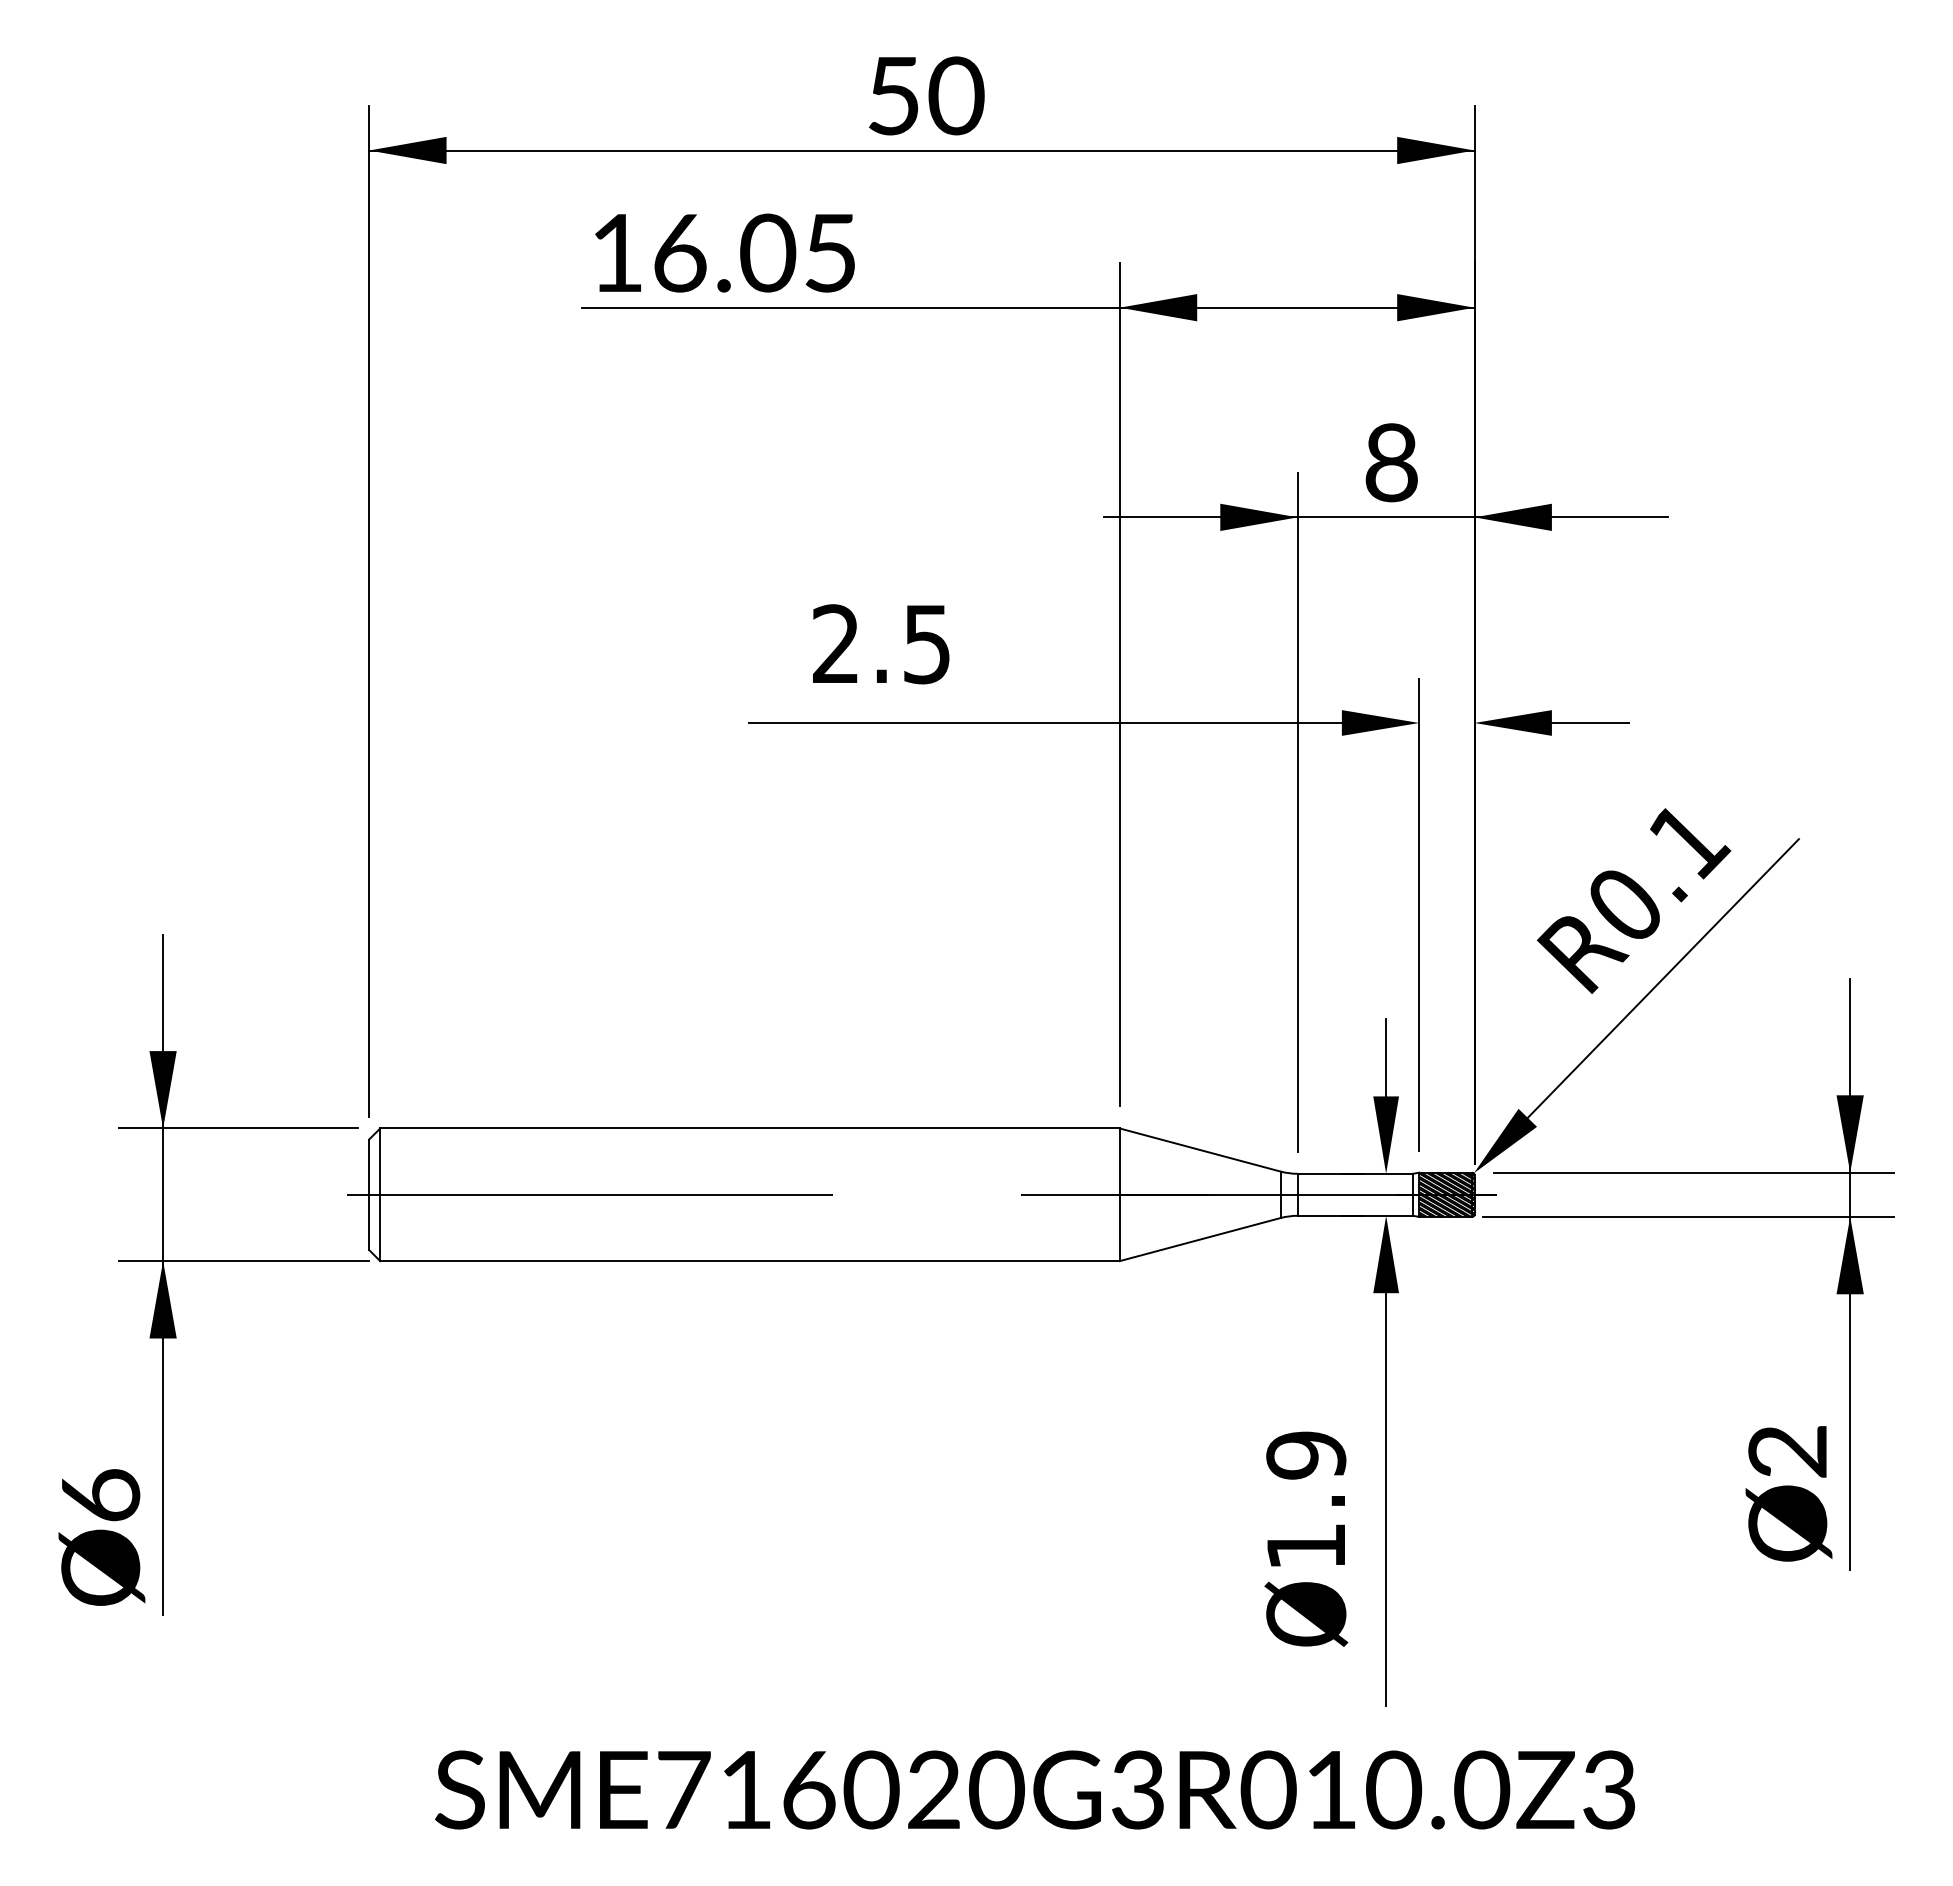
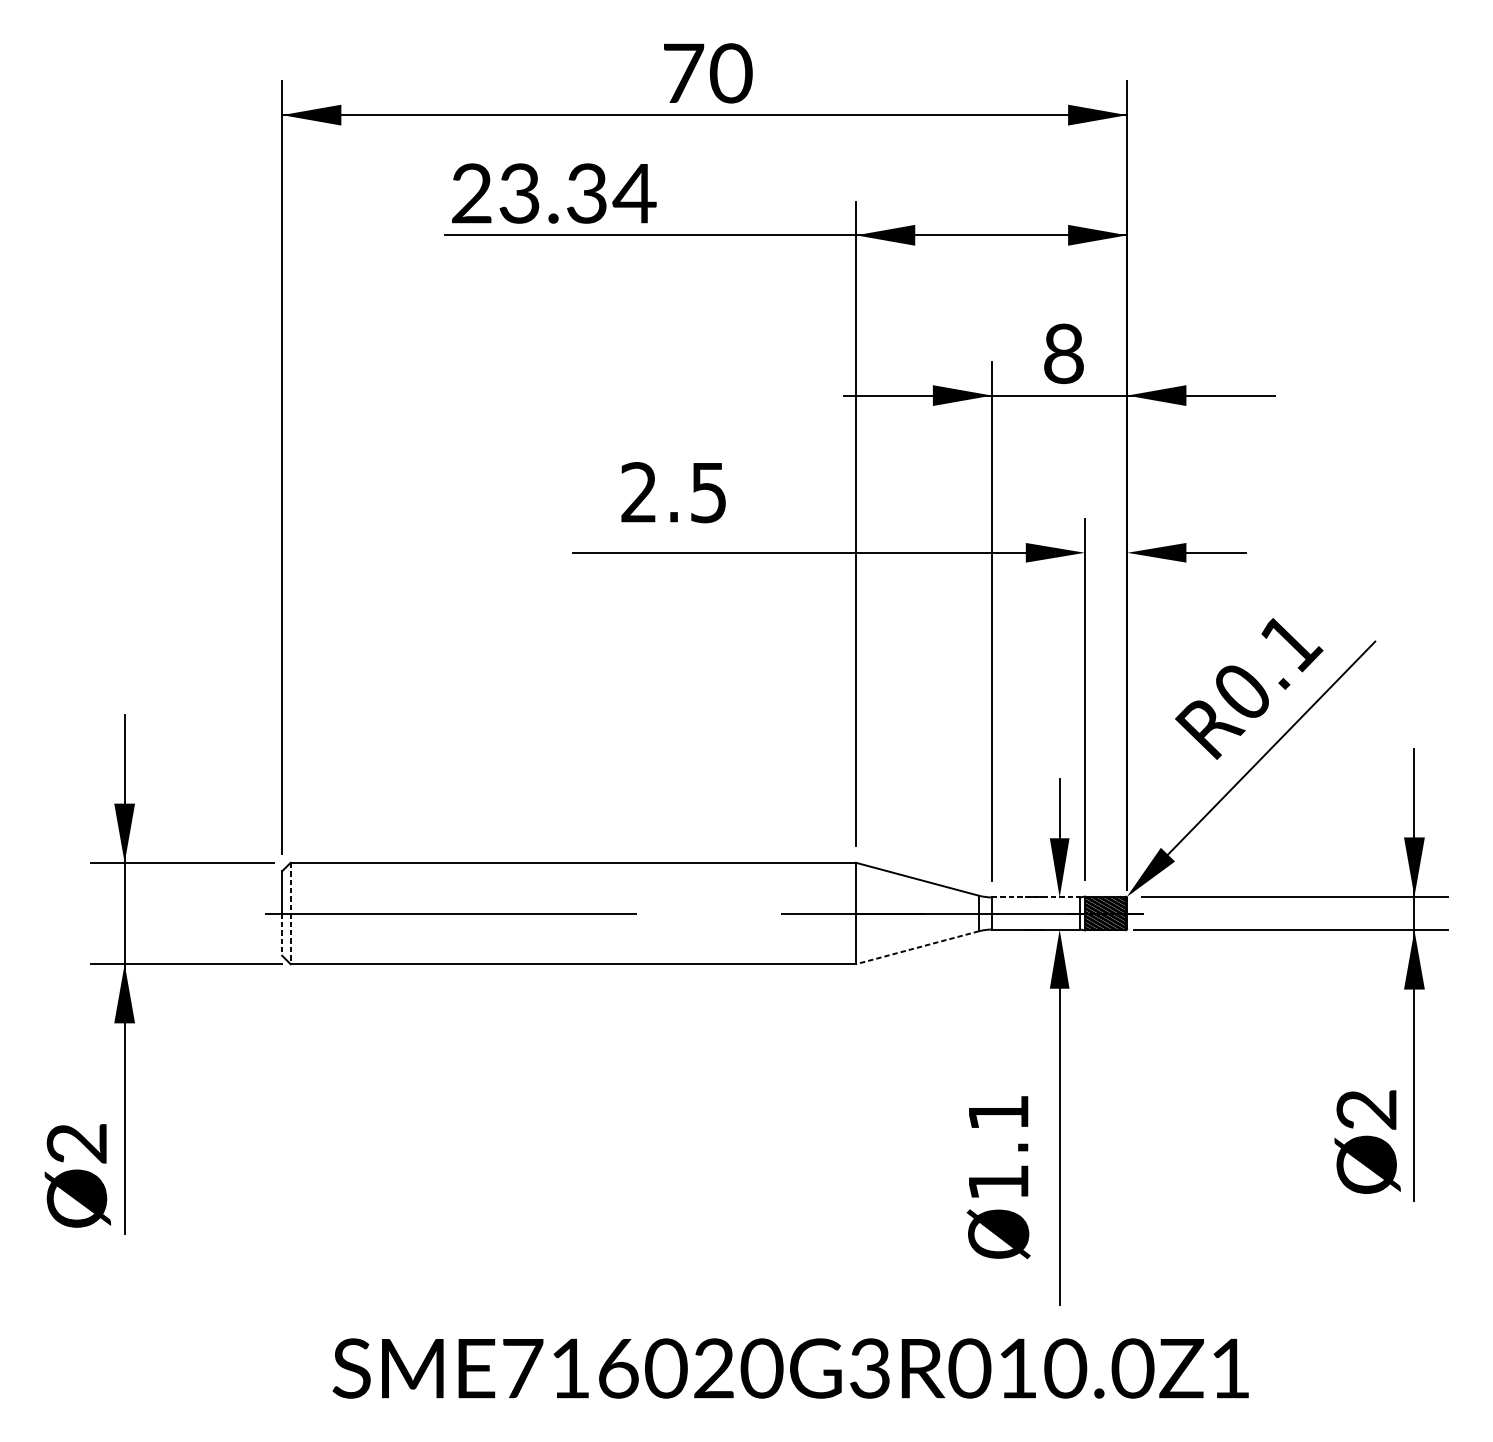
text: (894, 96) -> (683, 73), 50 -> 70
text: (724, 252) -> (553, 193), 16.05 -> 23.34
line: (1355, 1173) -> (1036, 897), solid -> dashed
line: (380, 1195) -> (290, 914), solid -> dashed
line: (369, 1222) -> (282, 934), solid -> dashed
line: (1199, 1239) -> (916, 947), solid -> dashed
text: (1306, 1455) -> (998, 1112), Ø1.9 -> Ø1.1
text: (100, 1495) -> (76, 1143), 6 -> 2
text: (1609, 1789) -> (1230, 1368), SME716020G3R010.0Z3 -> SME716020G3R010.0Z1

